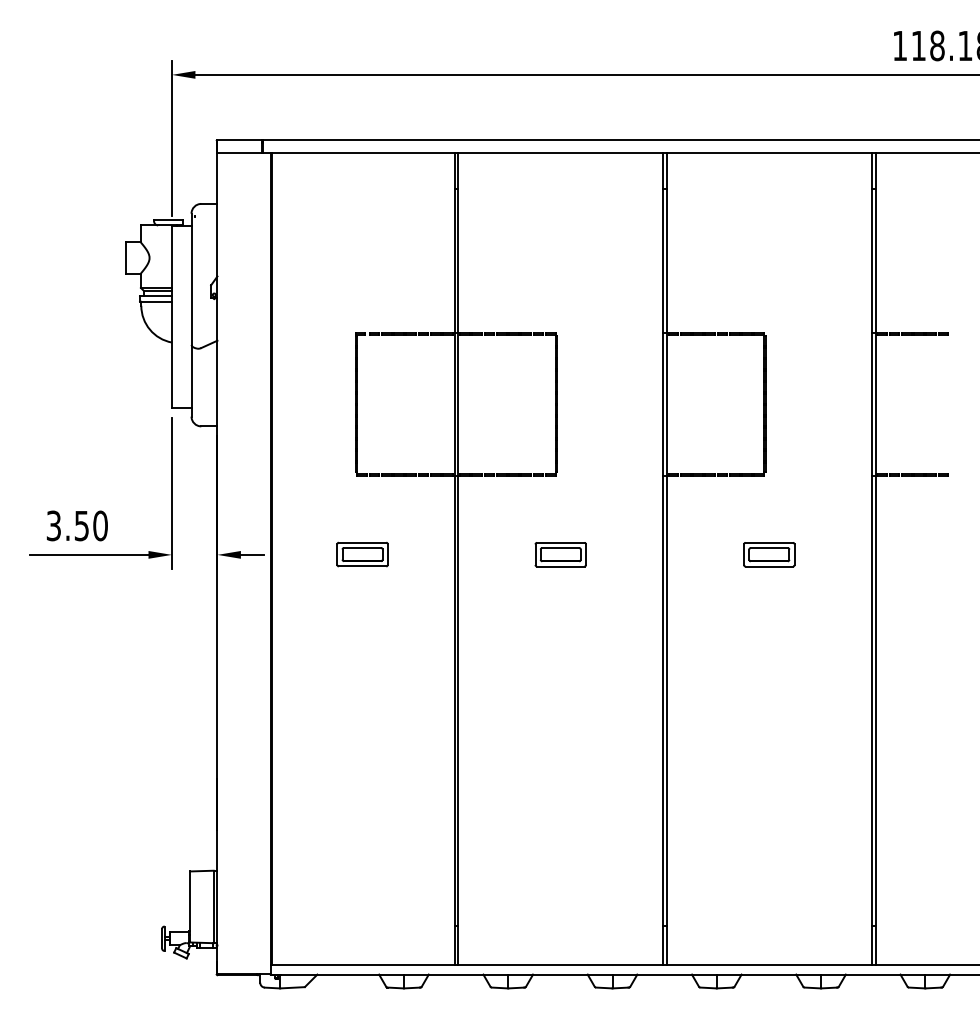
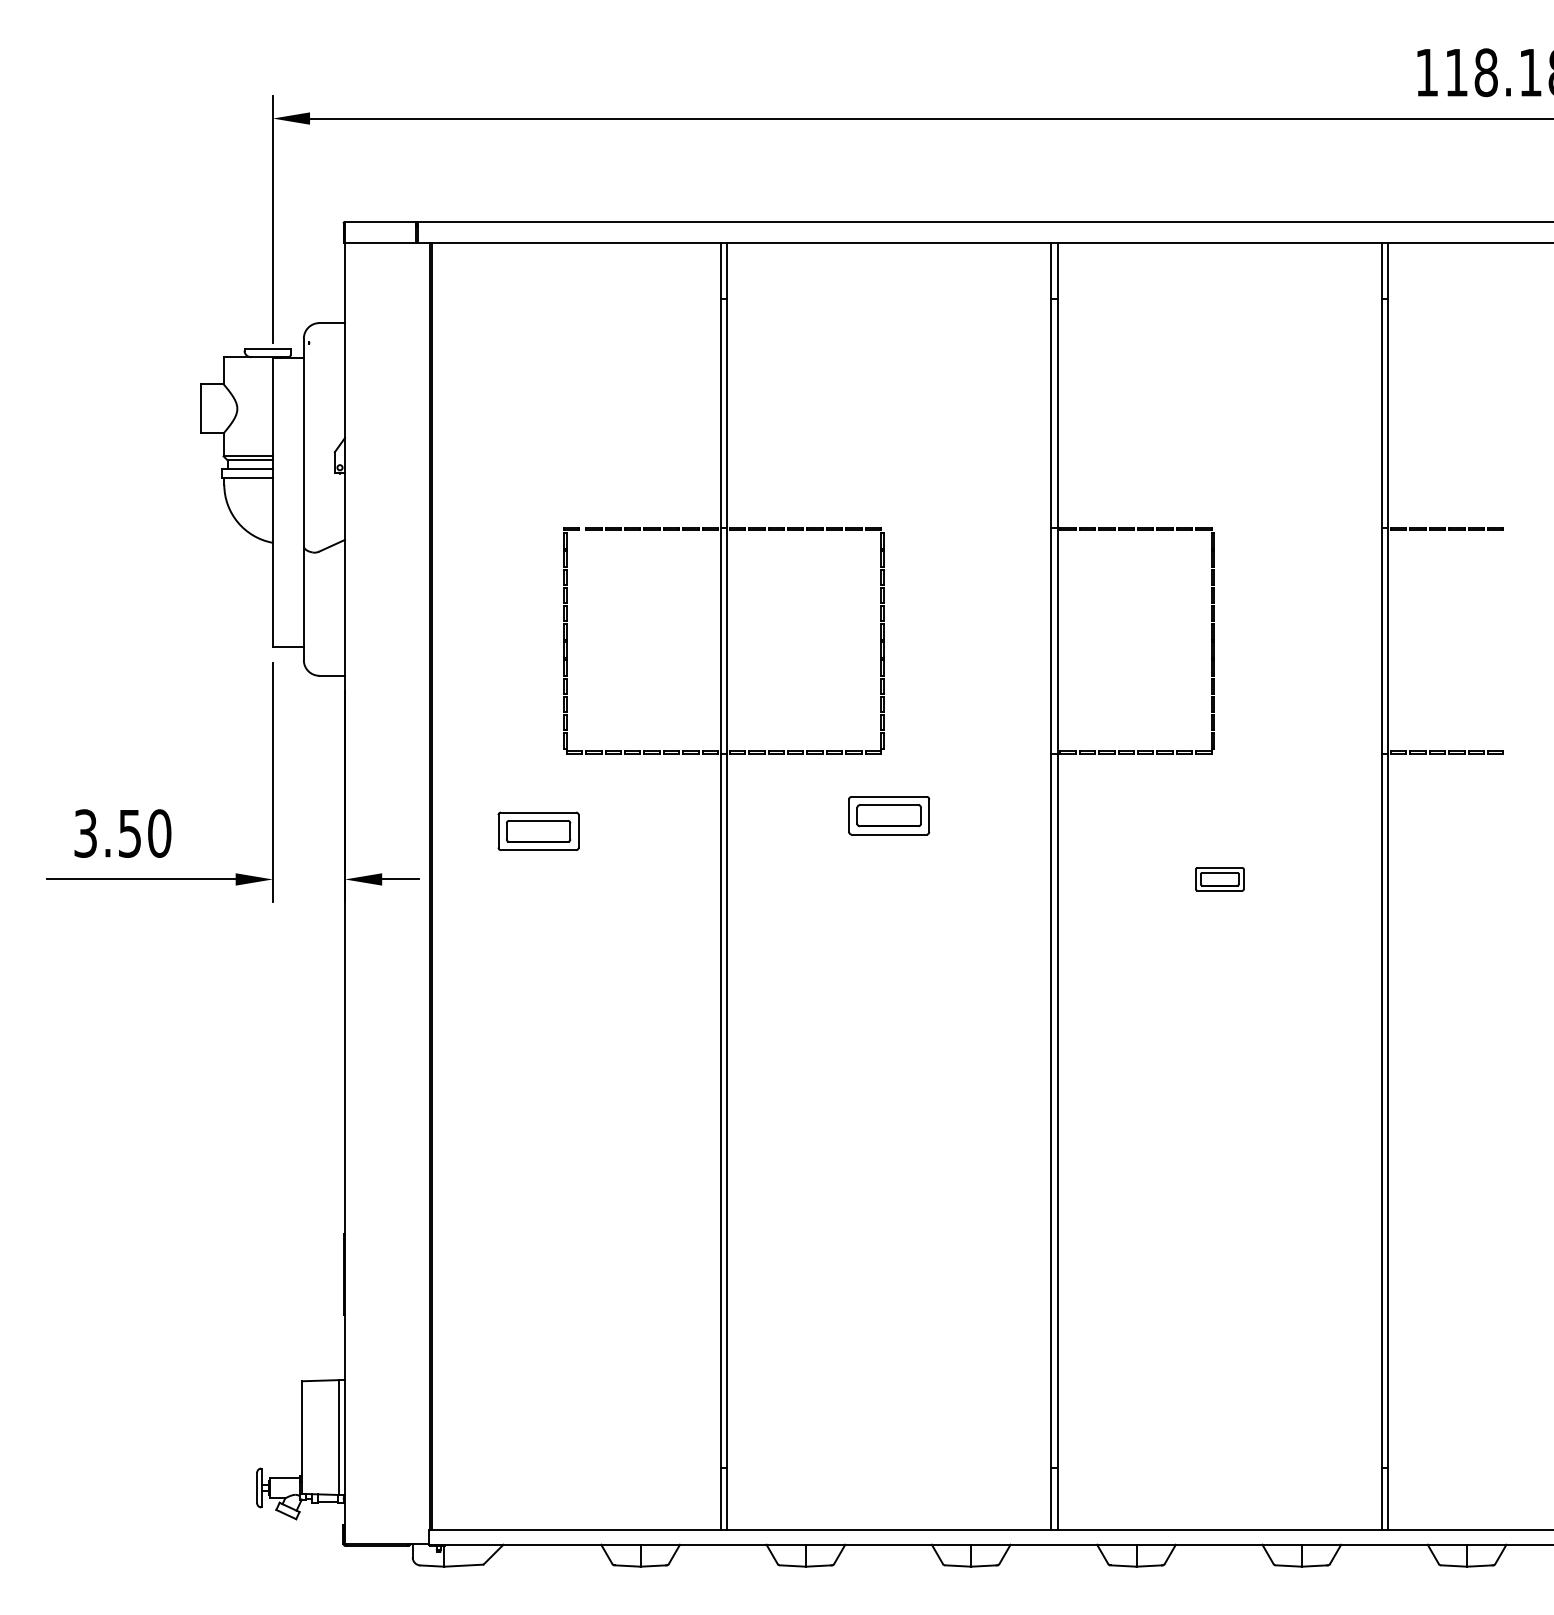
part: (362, 554) -> (538, 831), moved
part: (560, 554) -> (888, 815), moved
part: (769, 554) -> (1220, 878), size x0.6

